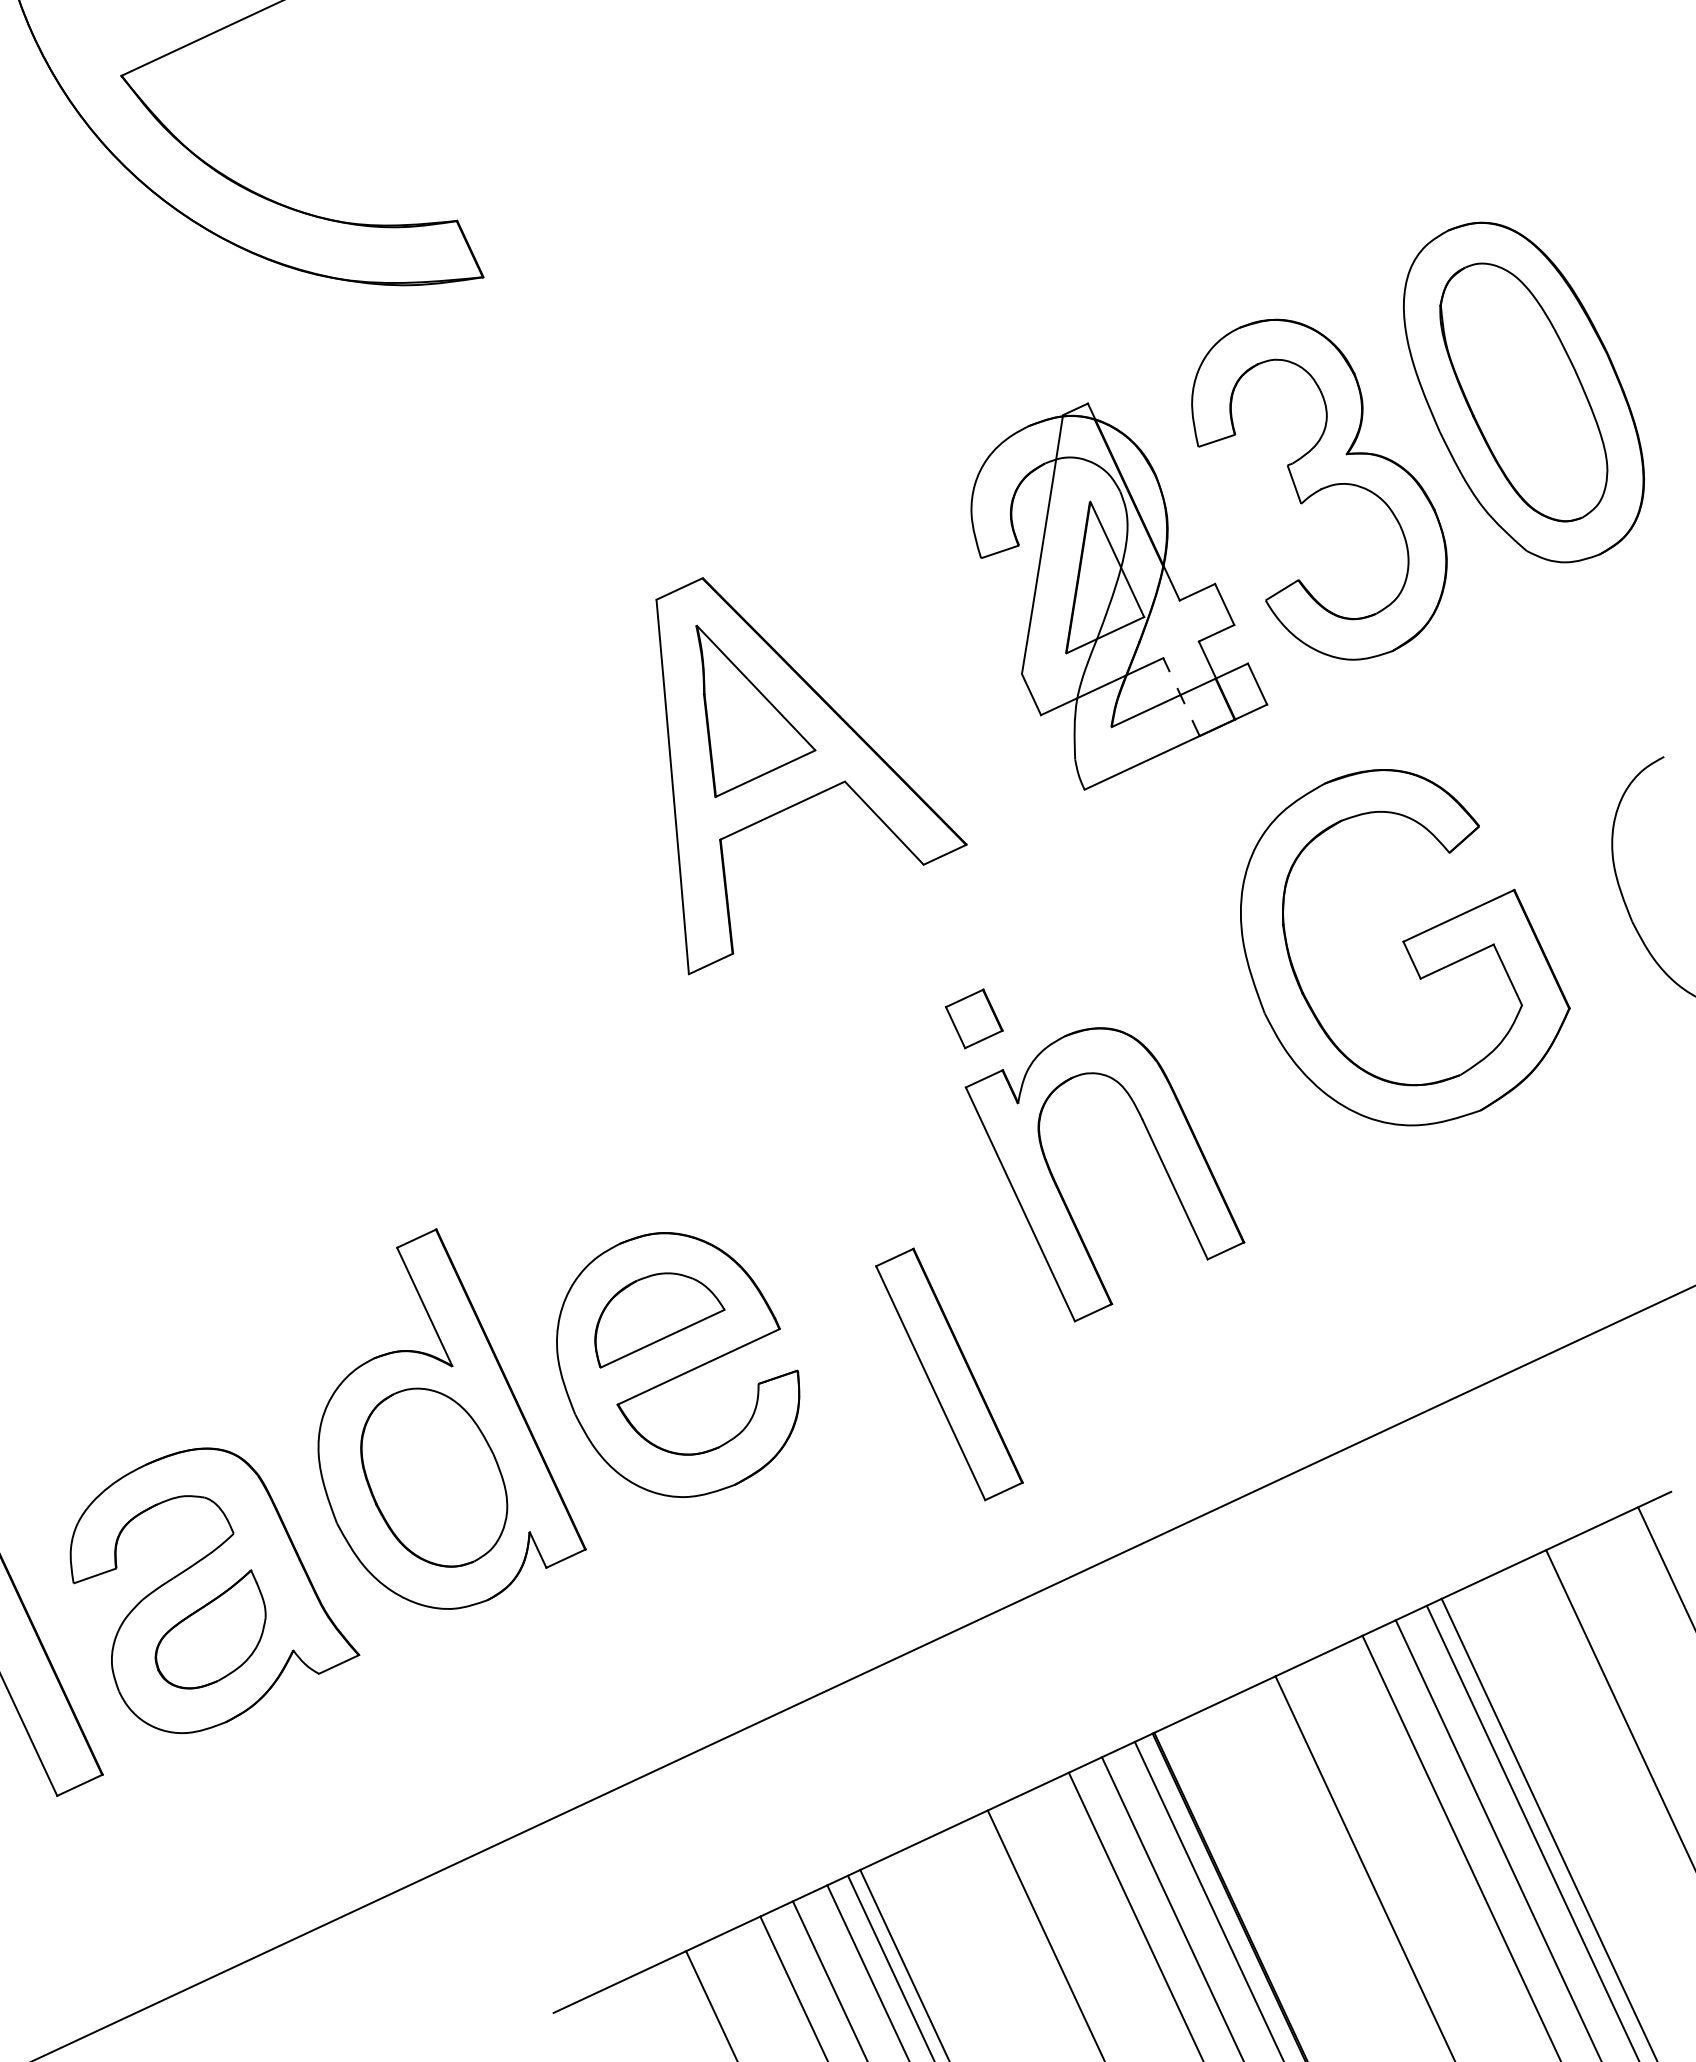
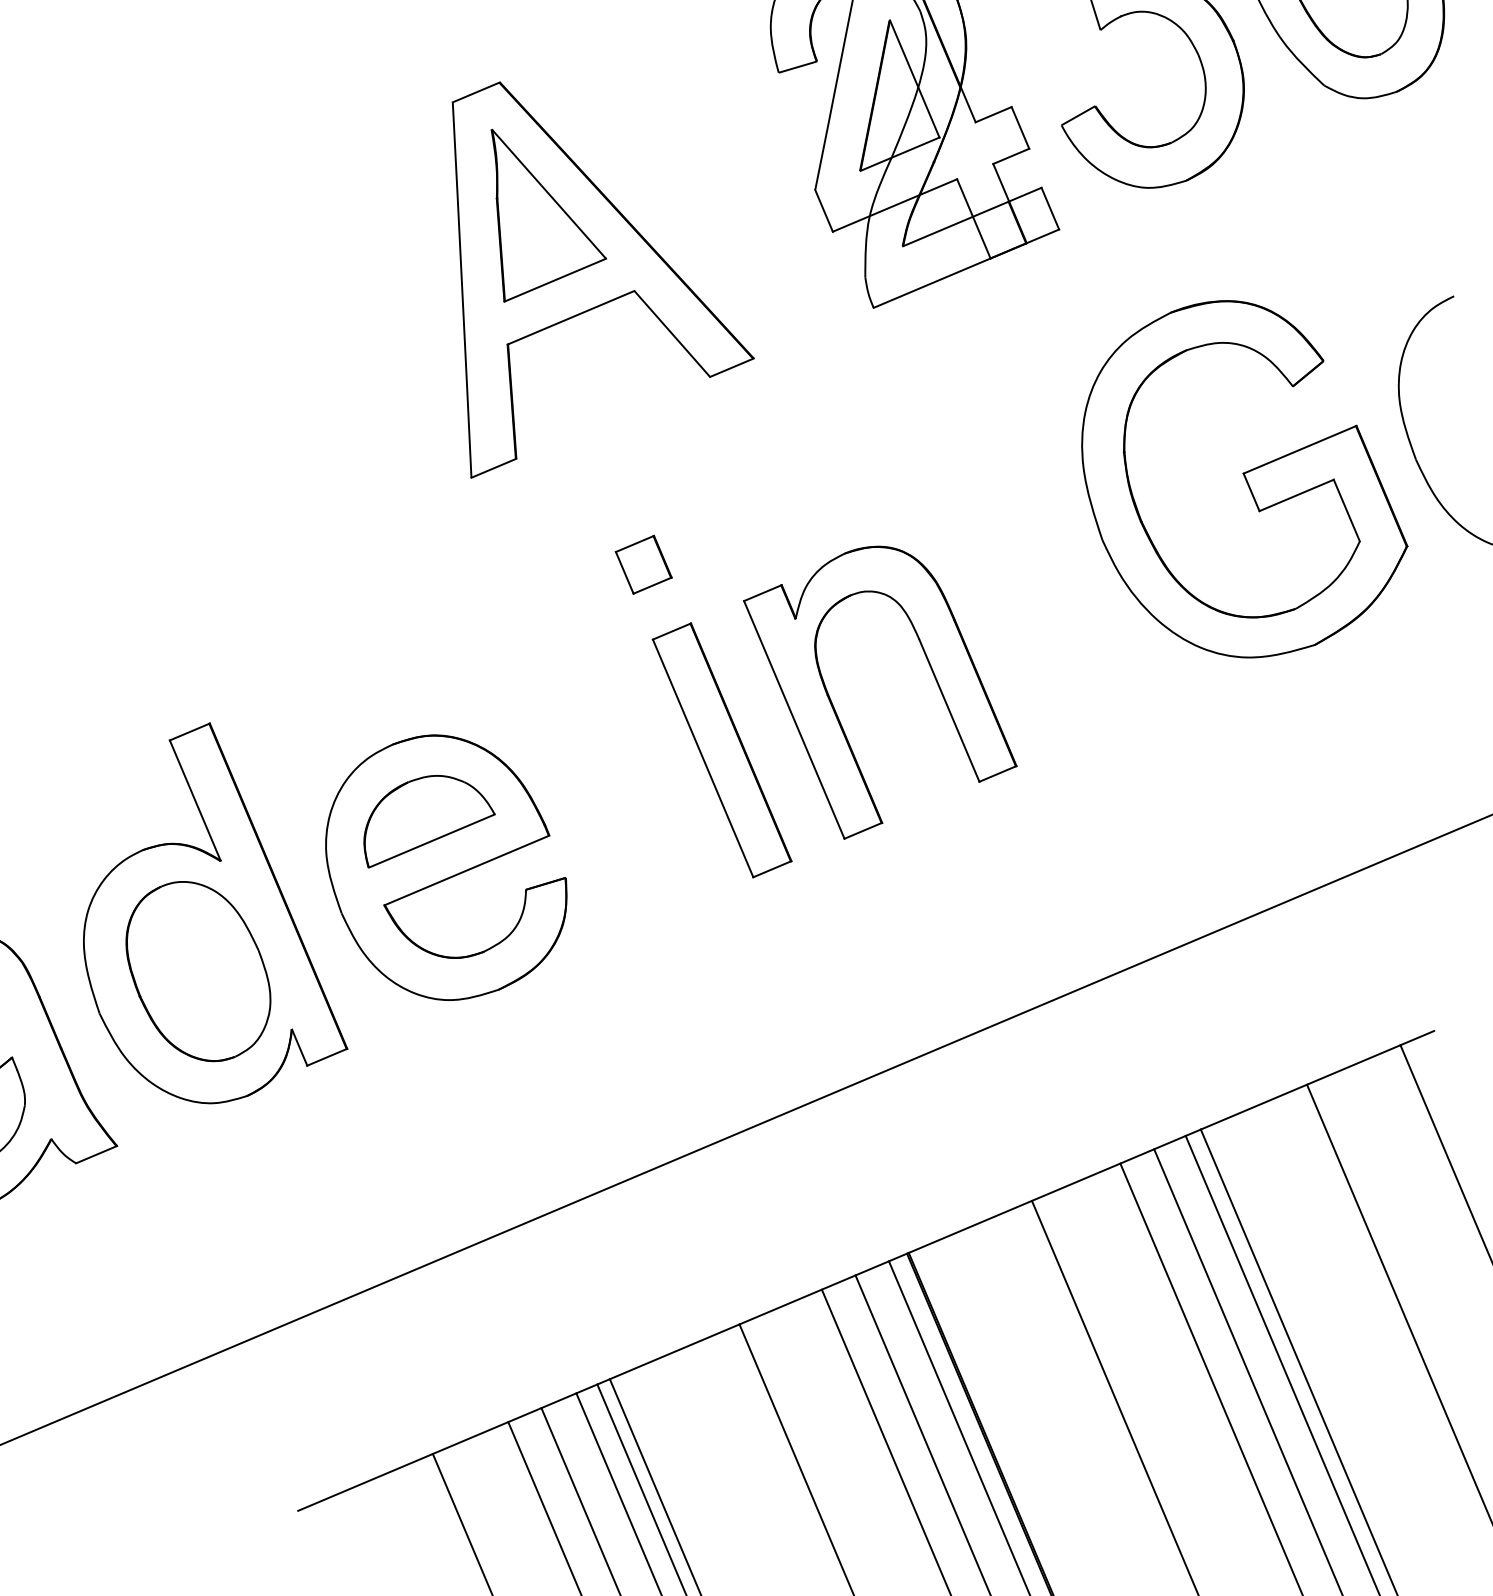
line: (1181, 697) -> (973, 219), dashed -> solid
part: (1405, 947) -> (1245, 479), moved
part: (973, 1018) -> (642, 564), moved
part: (949, 1374) -> (722, 750), moved

